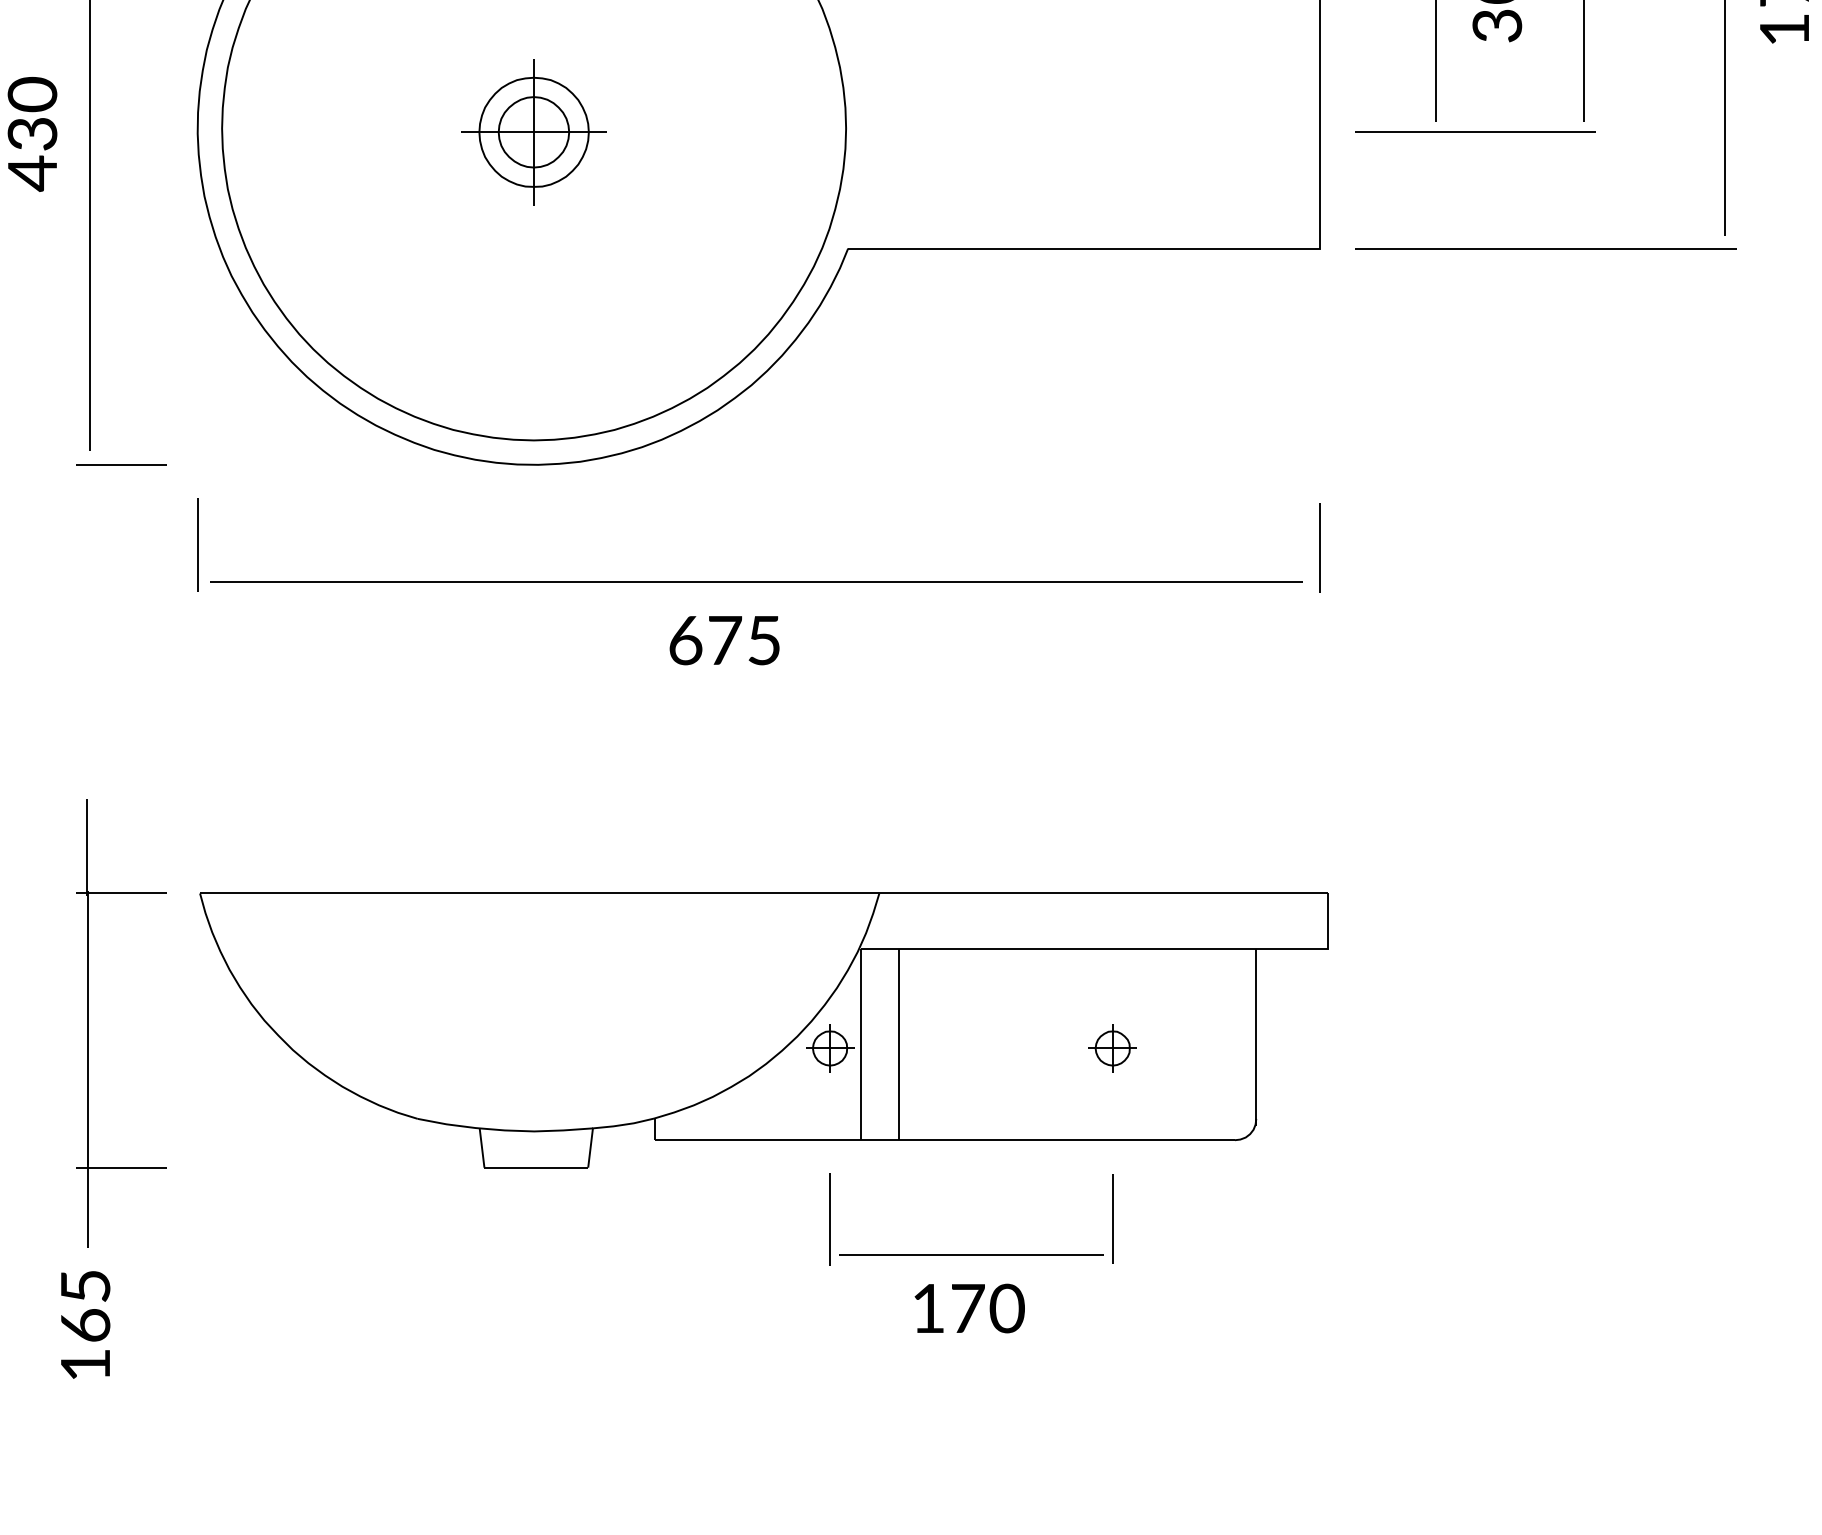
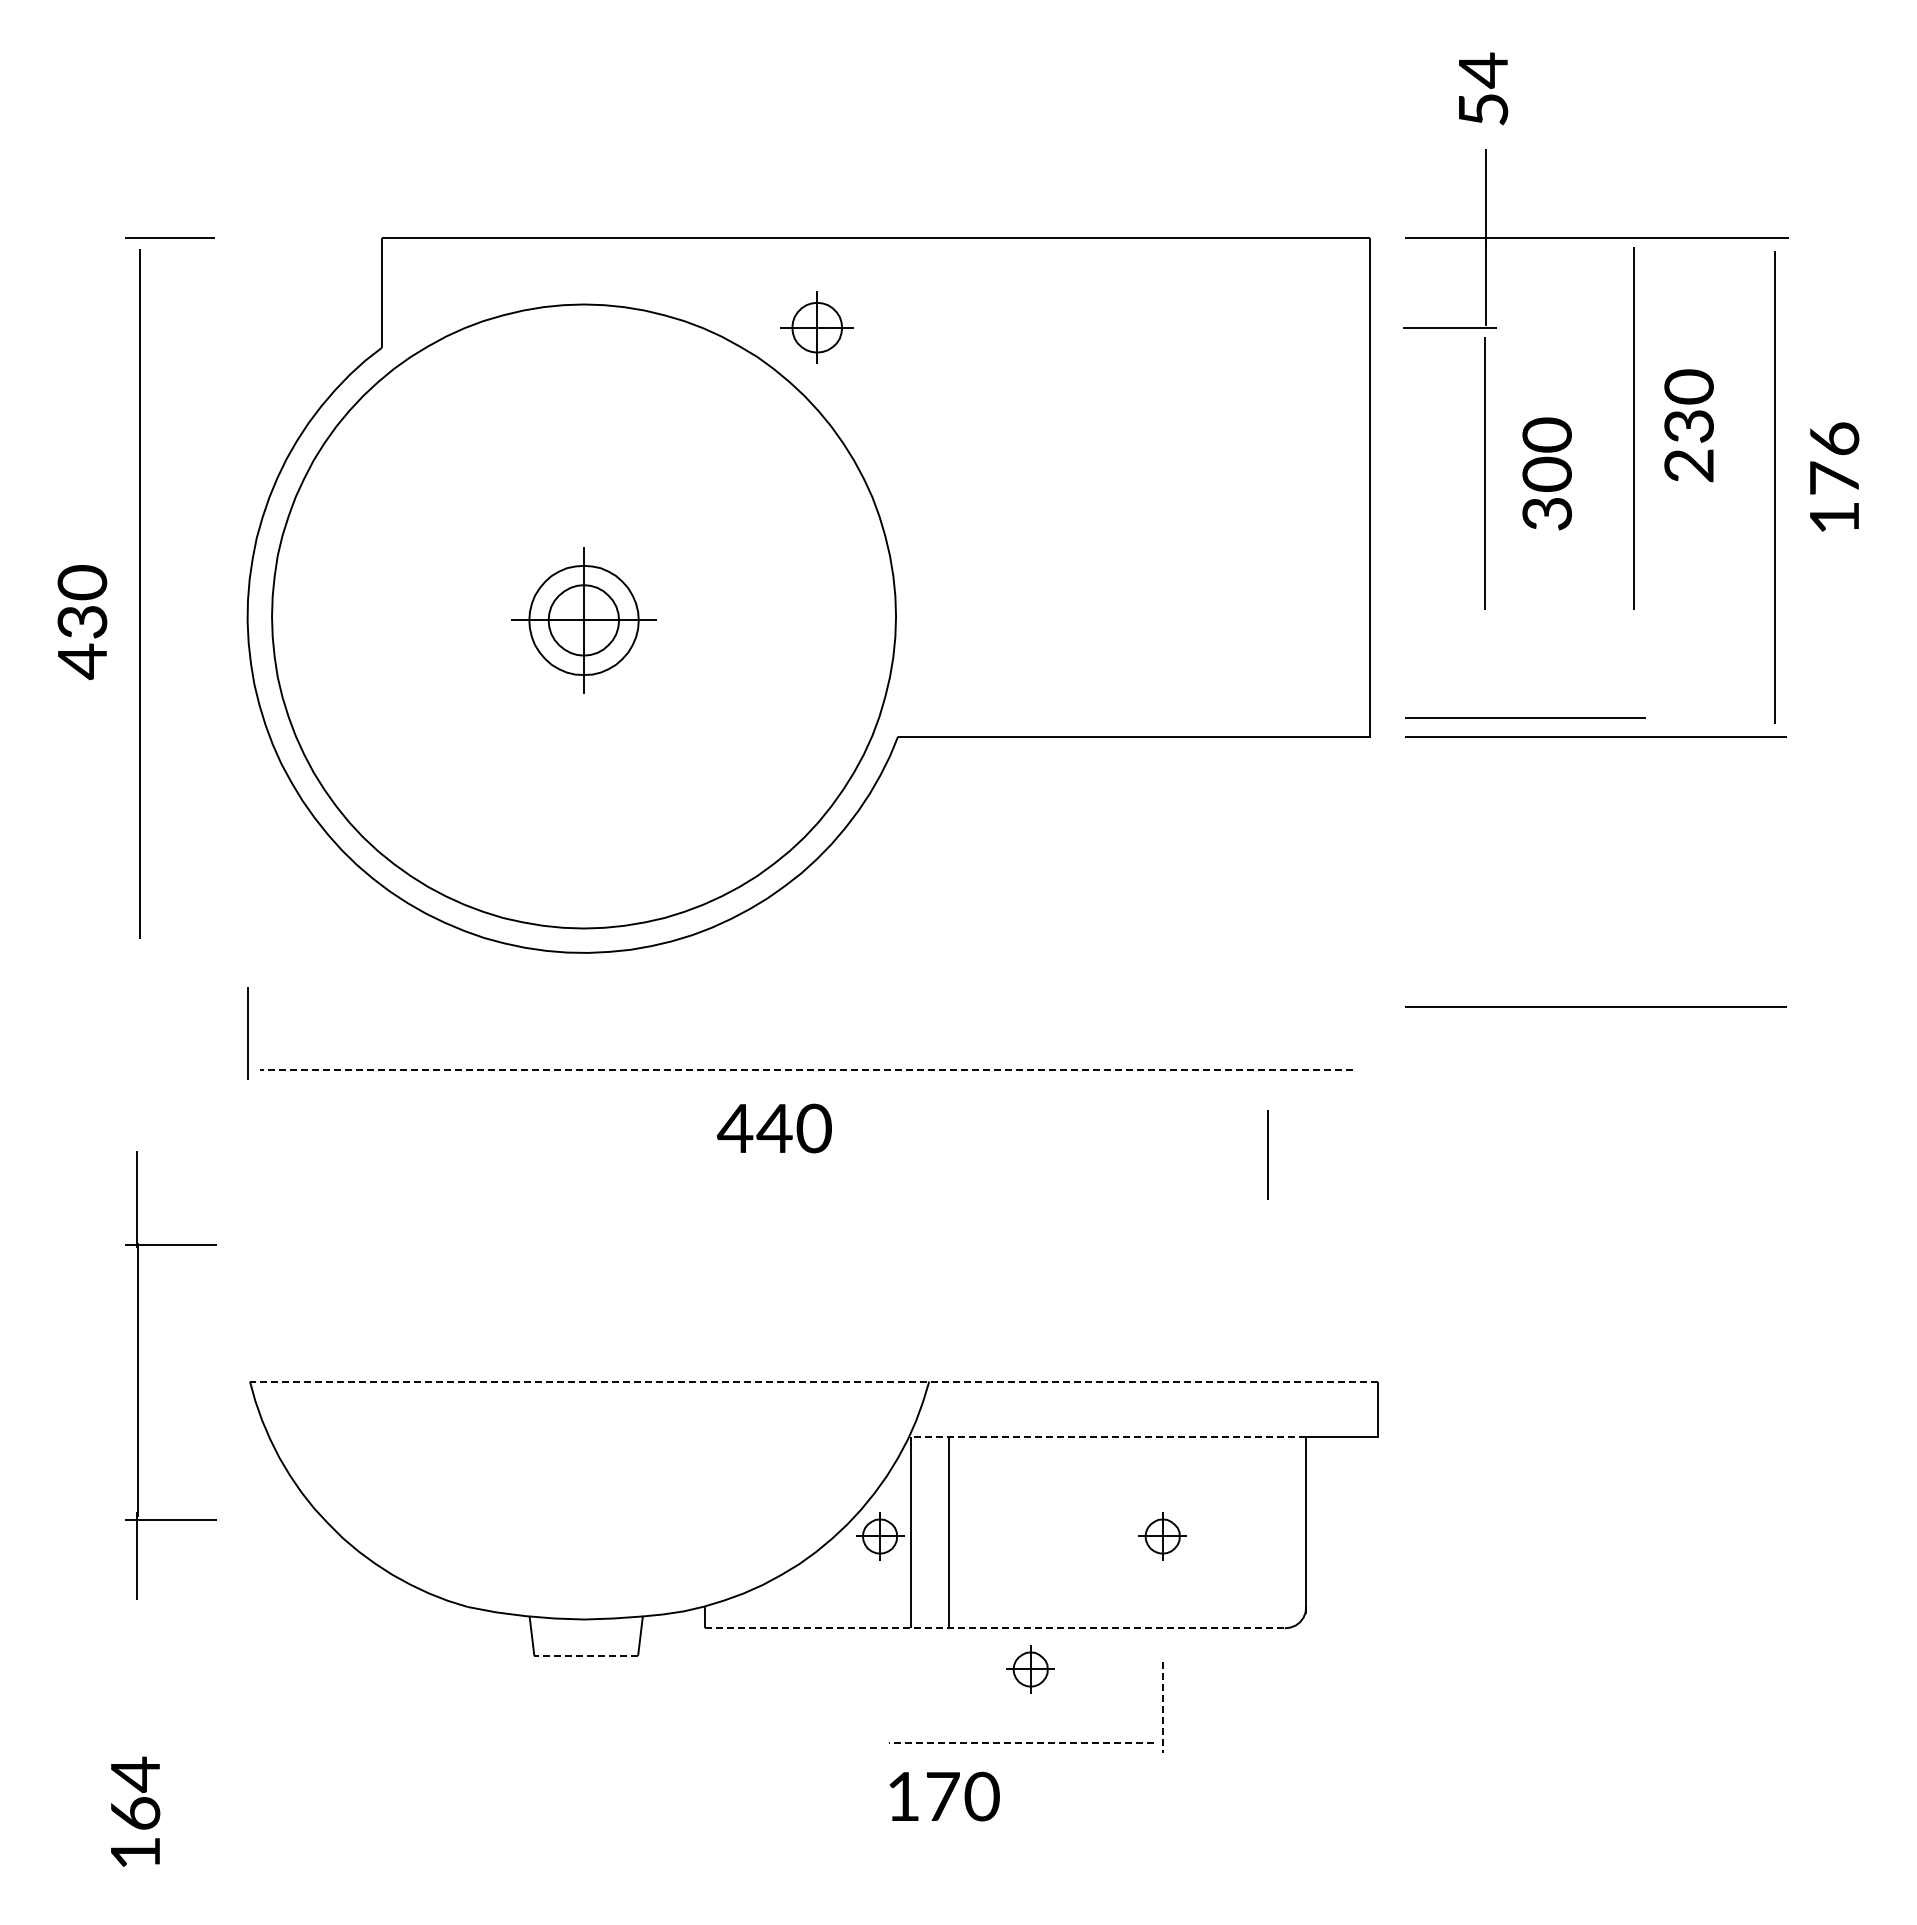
line: (1475, 131) -> (1525, 717), moved
line: (121, 464) -> (171, 952), removed
line: (1545, 518) -> (1595, 1006), added
line: (1319, 547) -> (1267, 1154), moved
line: (756, 582) -> (806, 1070), solid -> dashed
text: (723, 640) -> (773, 1128), 675 -> 440
line: (763, 893) -> (813, 1381), solid -> dashed
line: (1058, 948) -> (1108, 1436), solid -> dashed
part: (88, 1023) -> (138, 1375), moved
line: (945, 1140) -> (995, 1628), solid -> dashed
line: (536, 1167) -> (586, 1655), solid -> dashed
part: (980, 1181) -> (1030, 1669), added
line: (829, 1219) -> (879, 1707), removed
line: (1112, 1219) -> (1162, 1707), solid -> dashed
line: (971, 1255) -> (1021, 1743), solid -> dashed
text: (85, 1286) -> (135, 1774), 165 -> 164
text: (969, 1308) -> (944, 1796), moved

